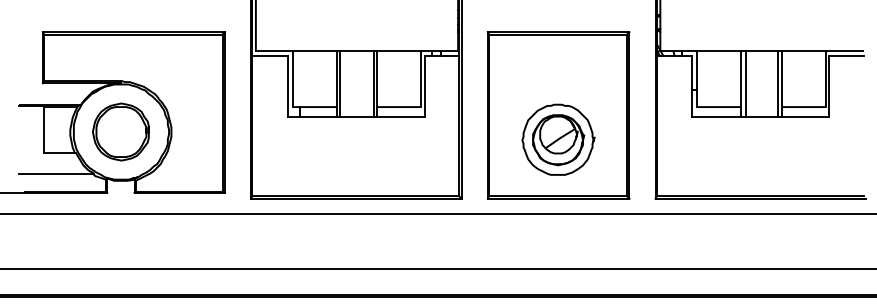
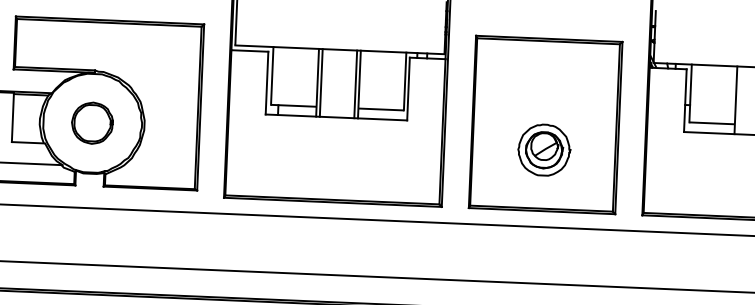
line: (746, 83) -> (741, 100), removed
part: (120, 131) -> (91, 122), size x0.7
part: (558, 139) -> (544, 149), size x0.7

